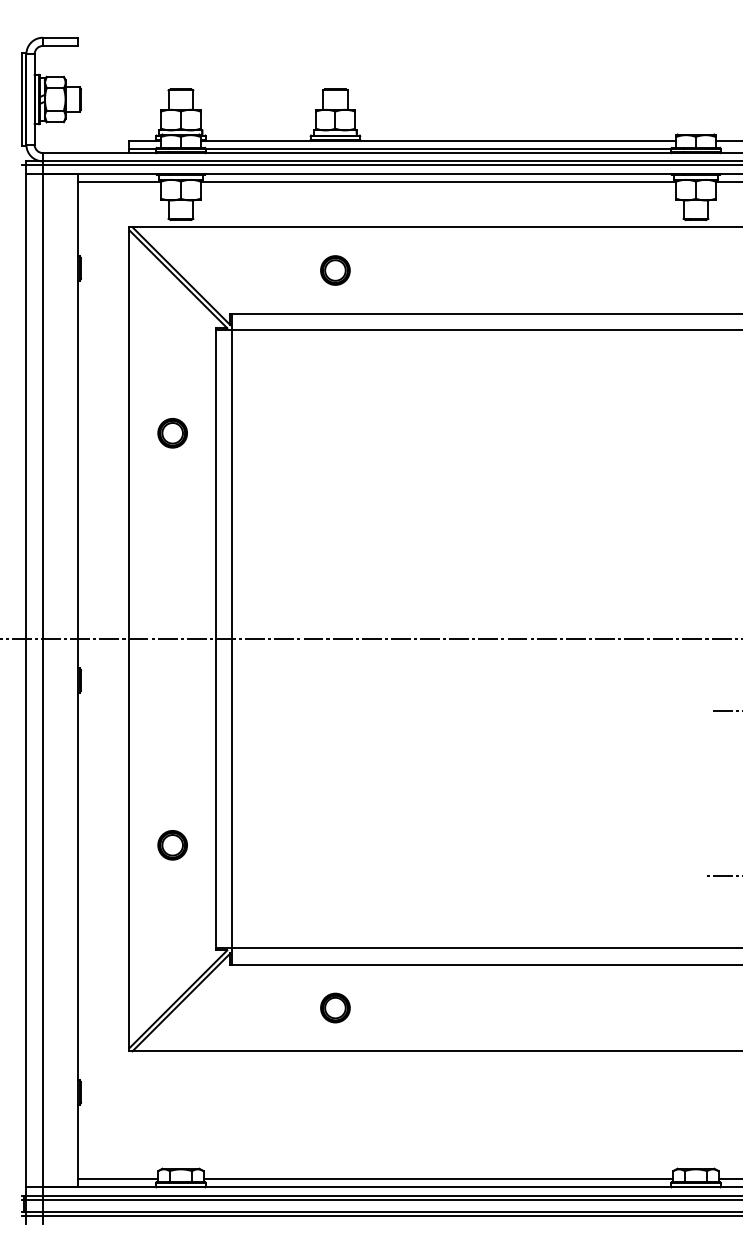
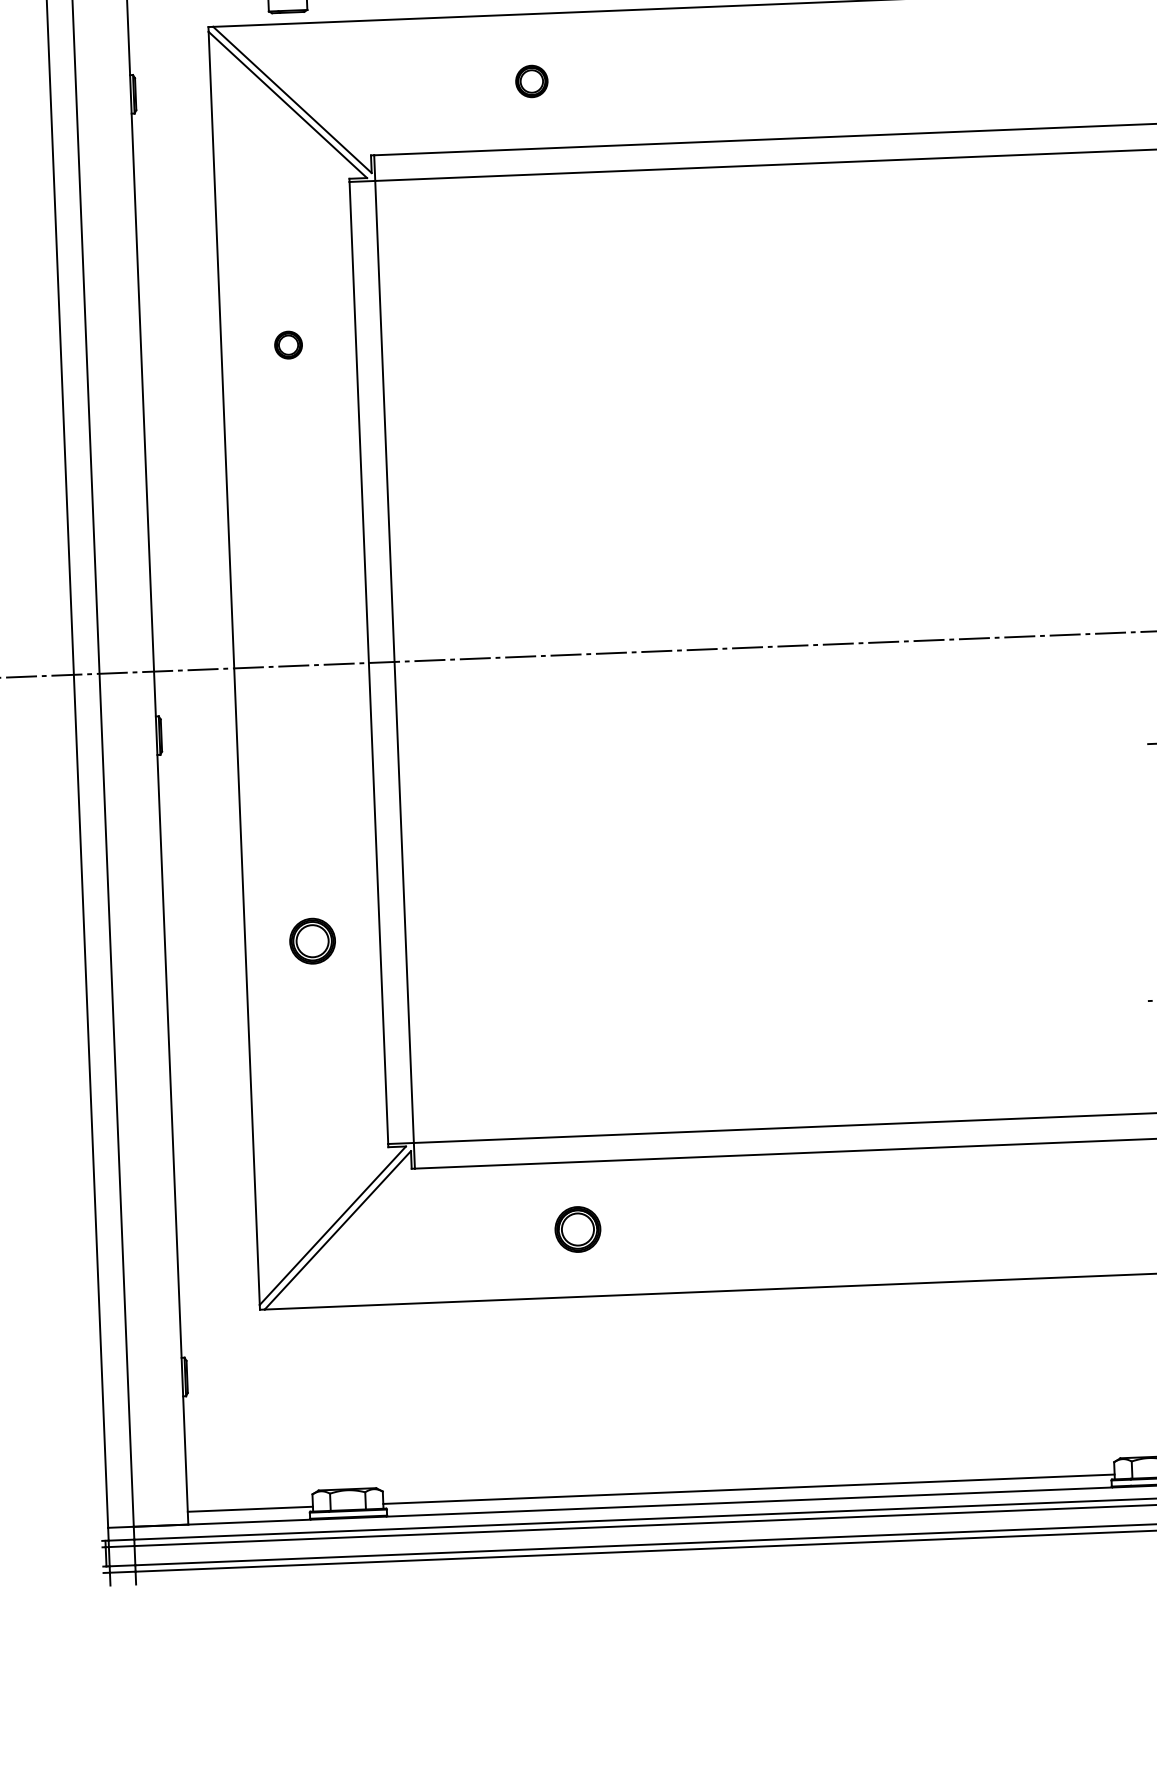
part: (335, 270) -> (531, 81), size x0.7
part: (172, 433) -> (288, 345), size x0.6
part: (172, 845) -> (312, 941), moved

